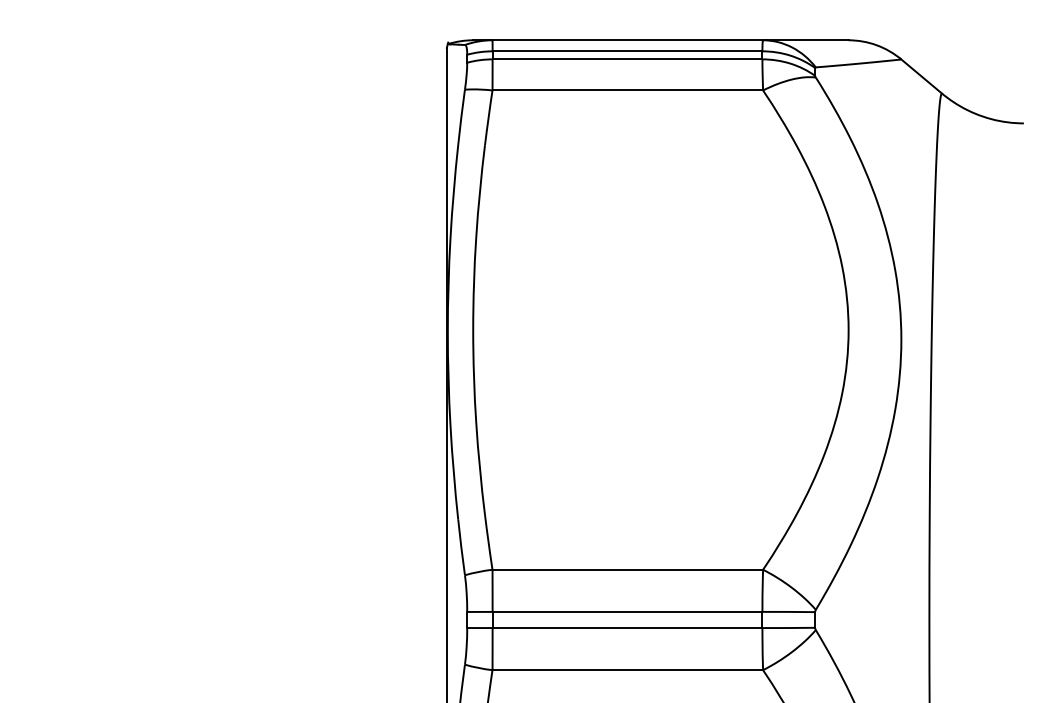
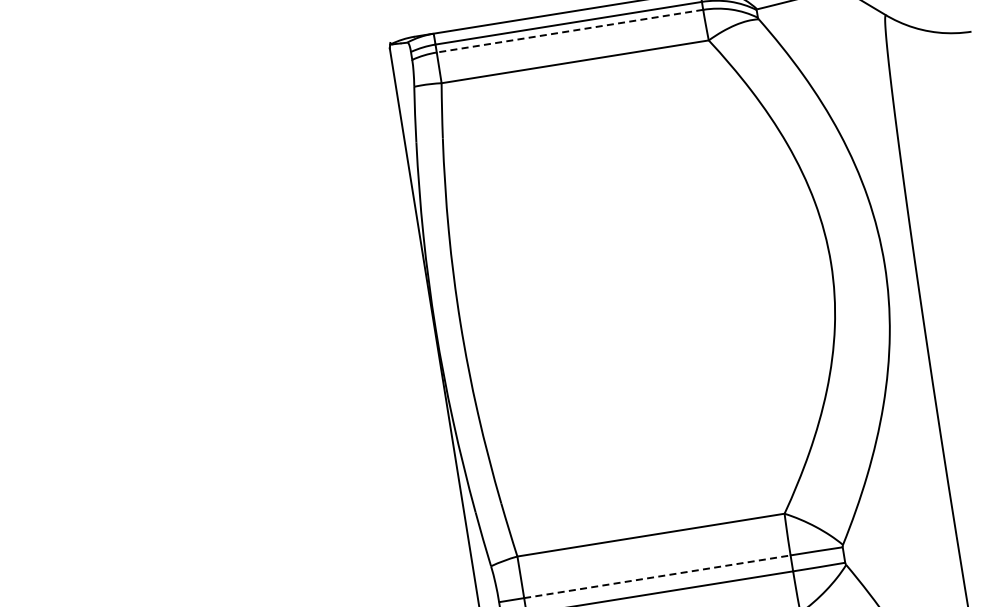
line: (627, 59) -> (570, 31), solid -> dashed
line: (627, 611) -> (657, 576), solid -> dashed

